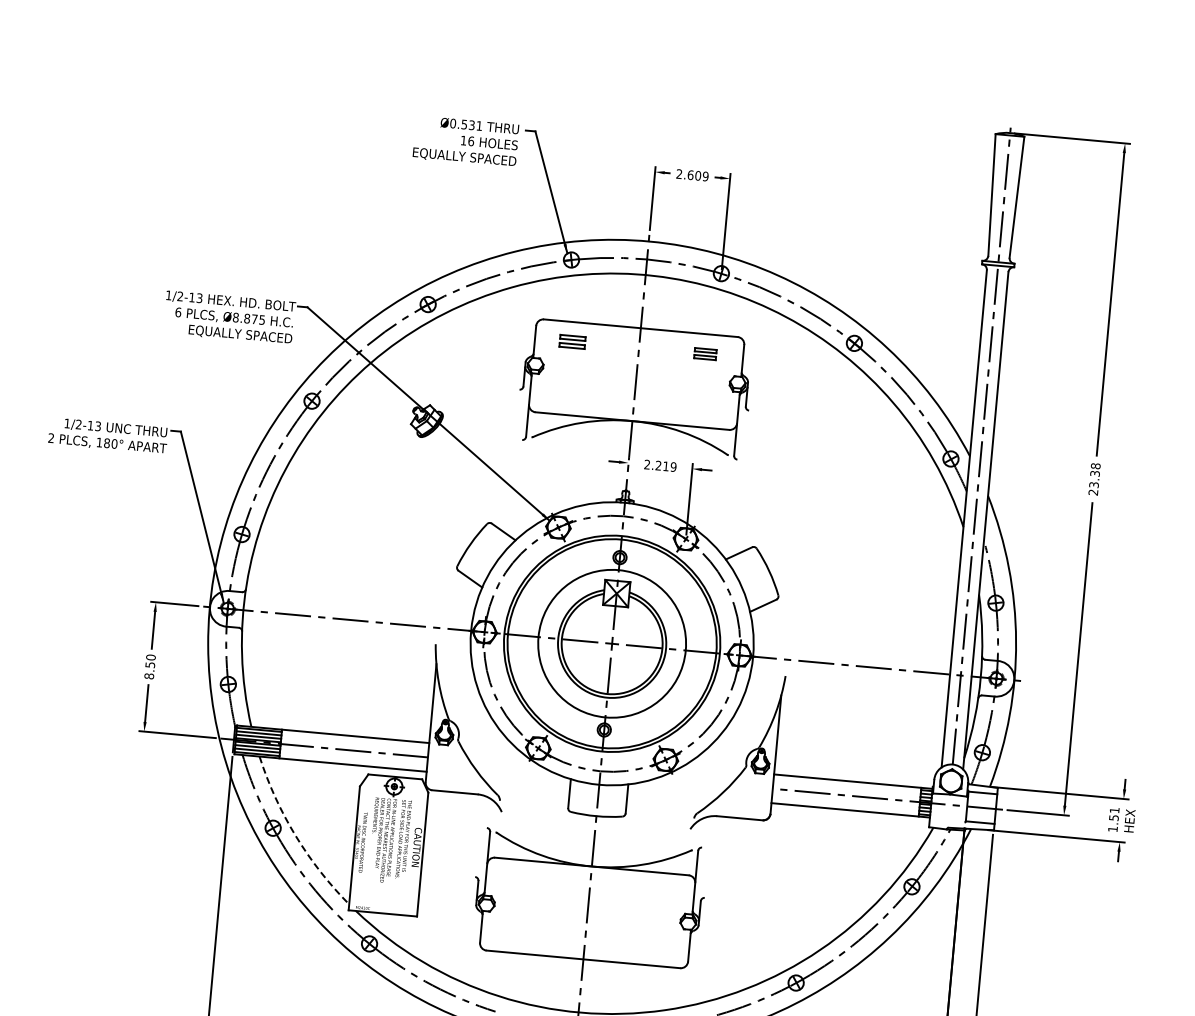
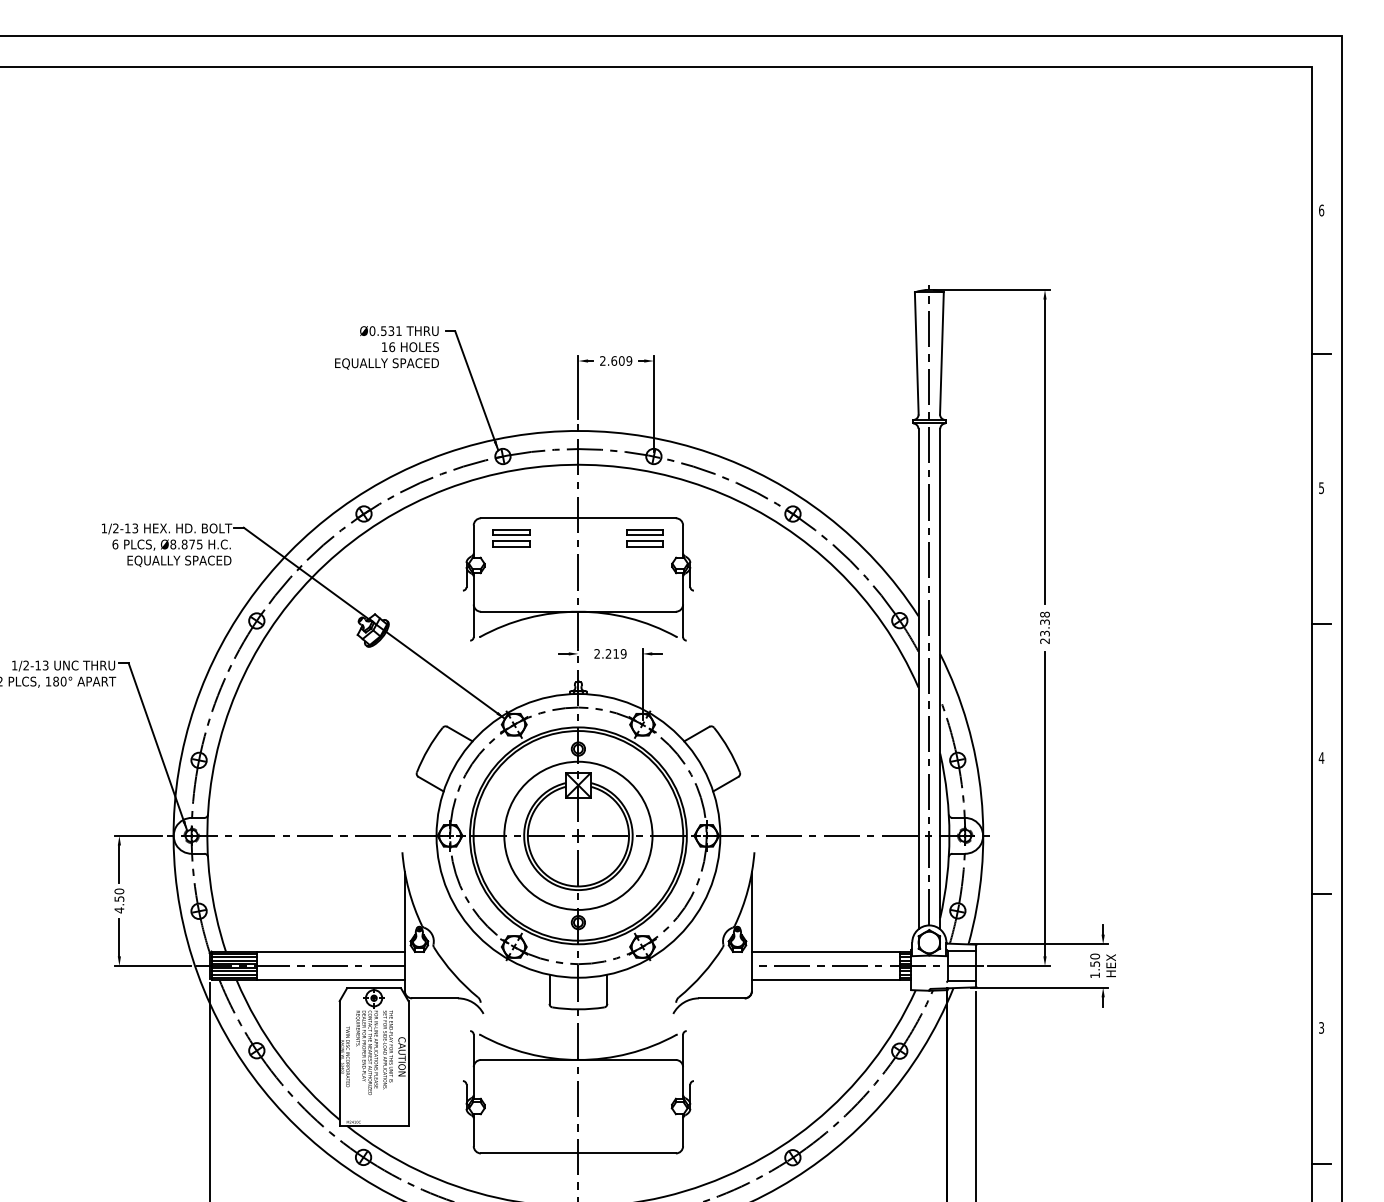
part: (572, 342) -> (511, 538), size x1.43
part: (704, 354) -> (644, 538), size x1.67
text: (149, 676) -> (119, 910), 8.50 -> 4.50
text: (1115, 810) -> (1095, 956), 1.51 -> 1.50
arc: (295, 836) -> (279, 1056), dashed -> solid

